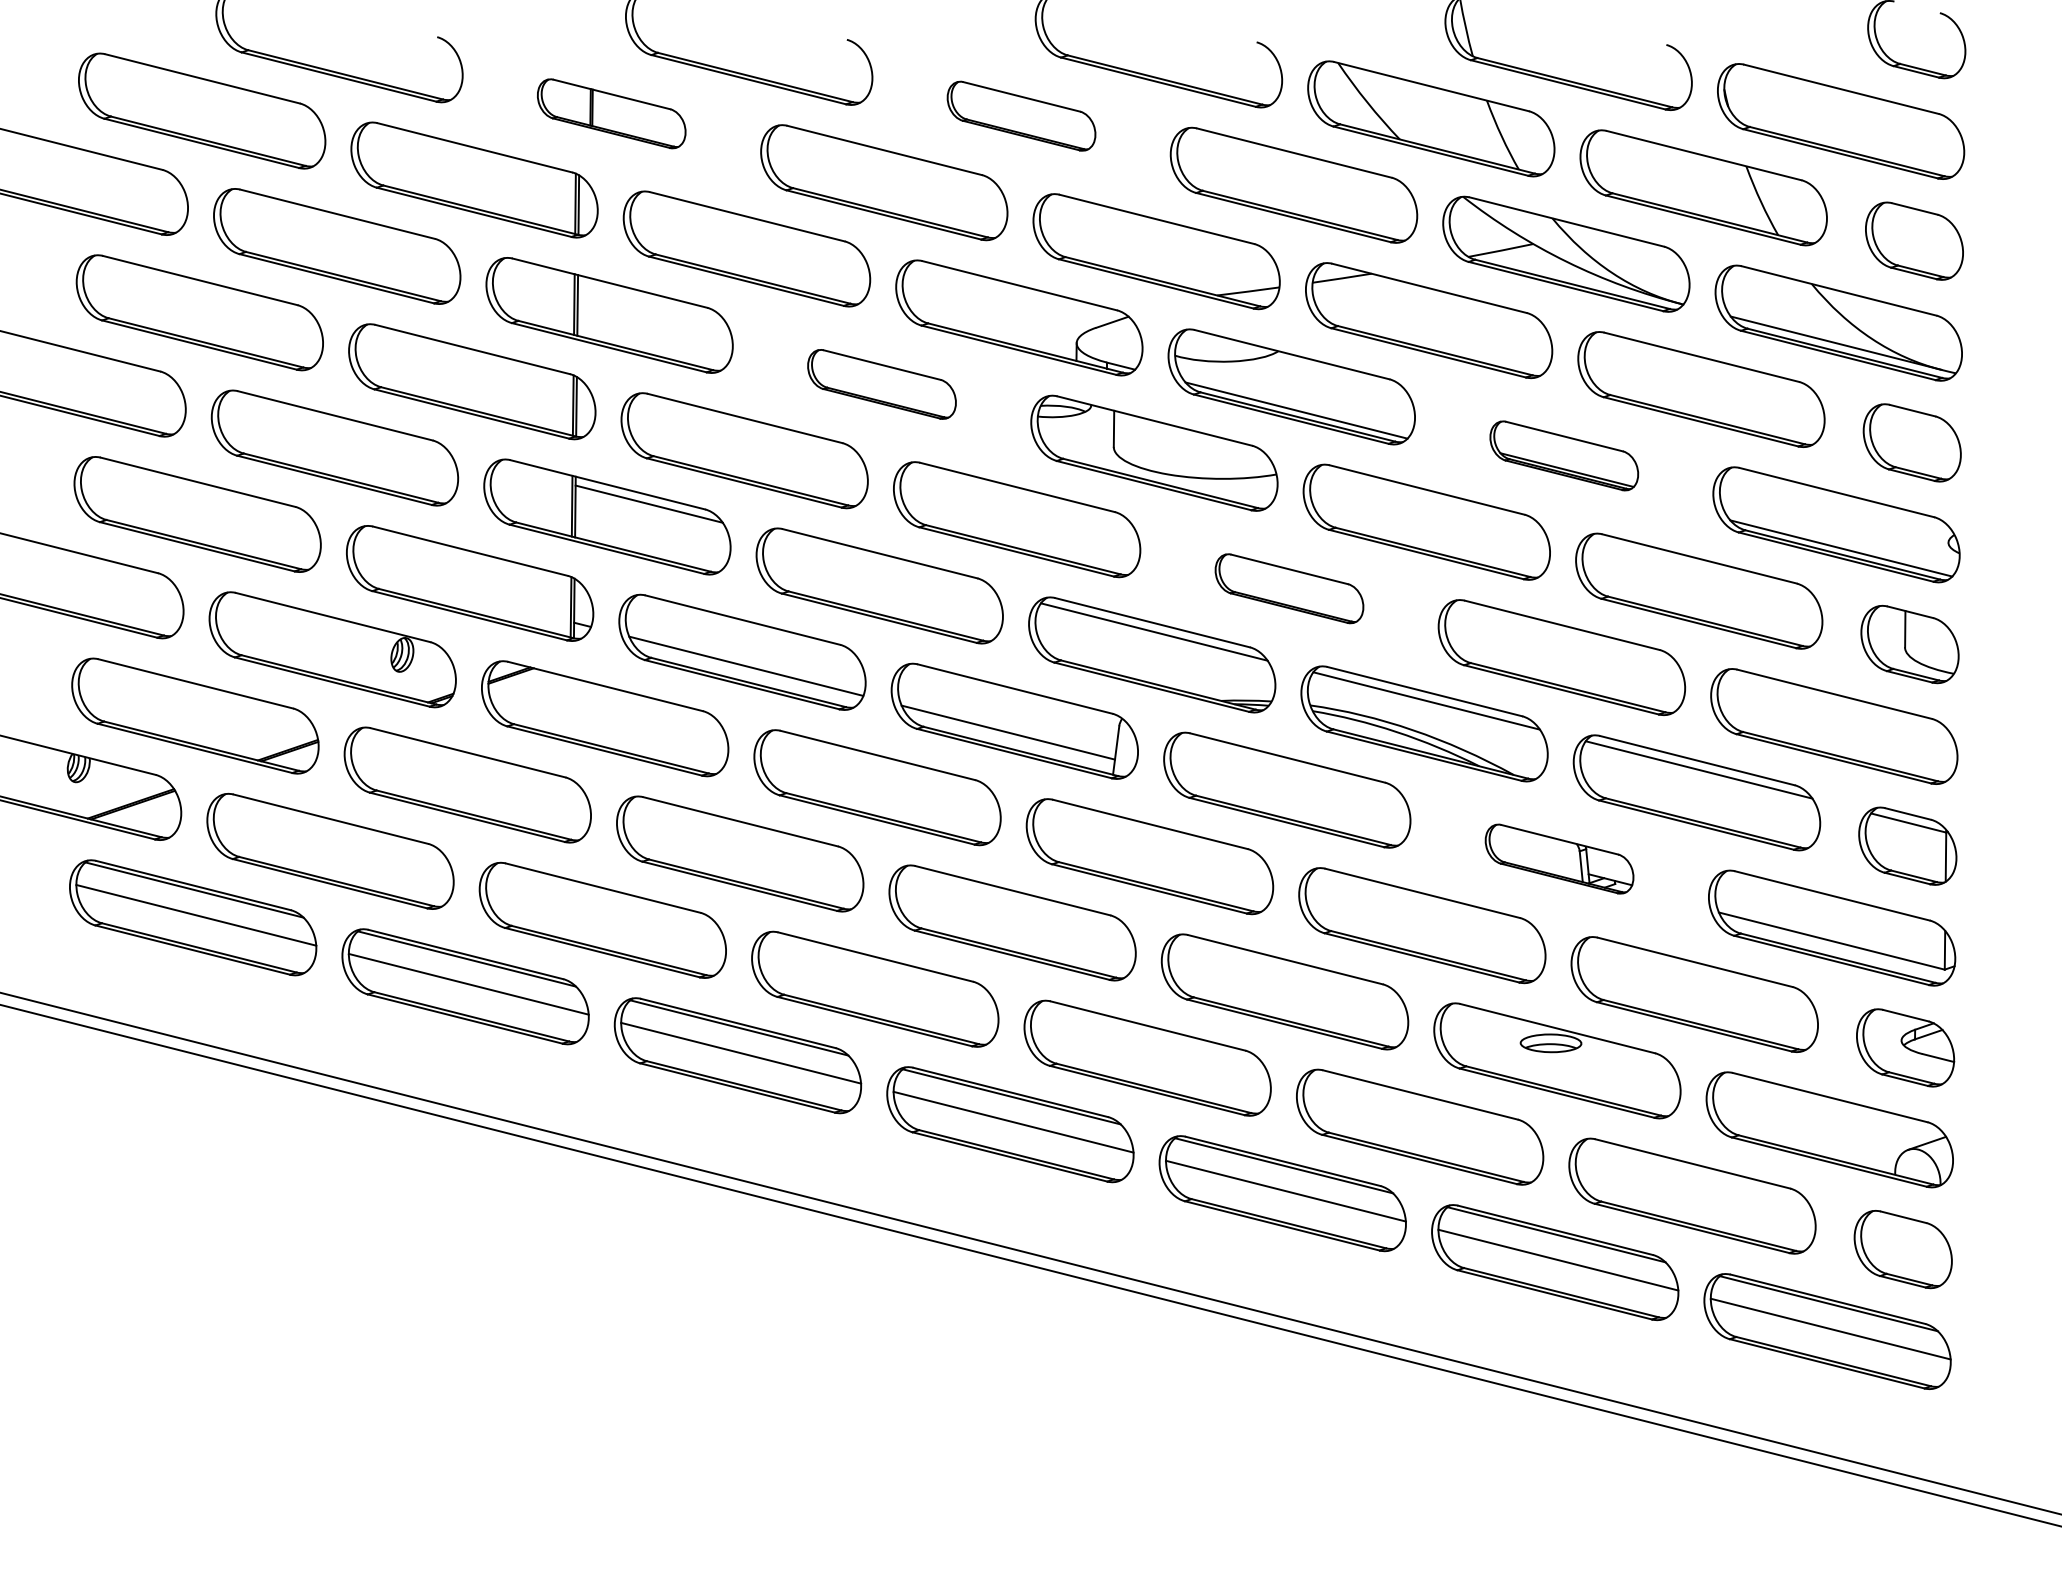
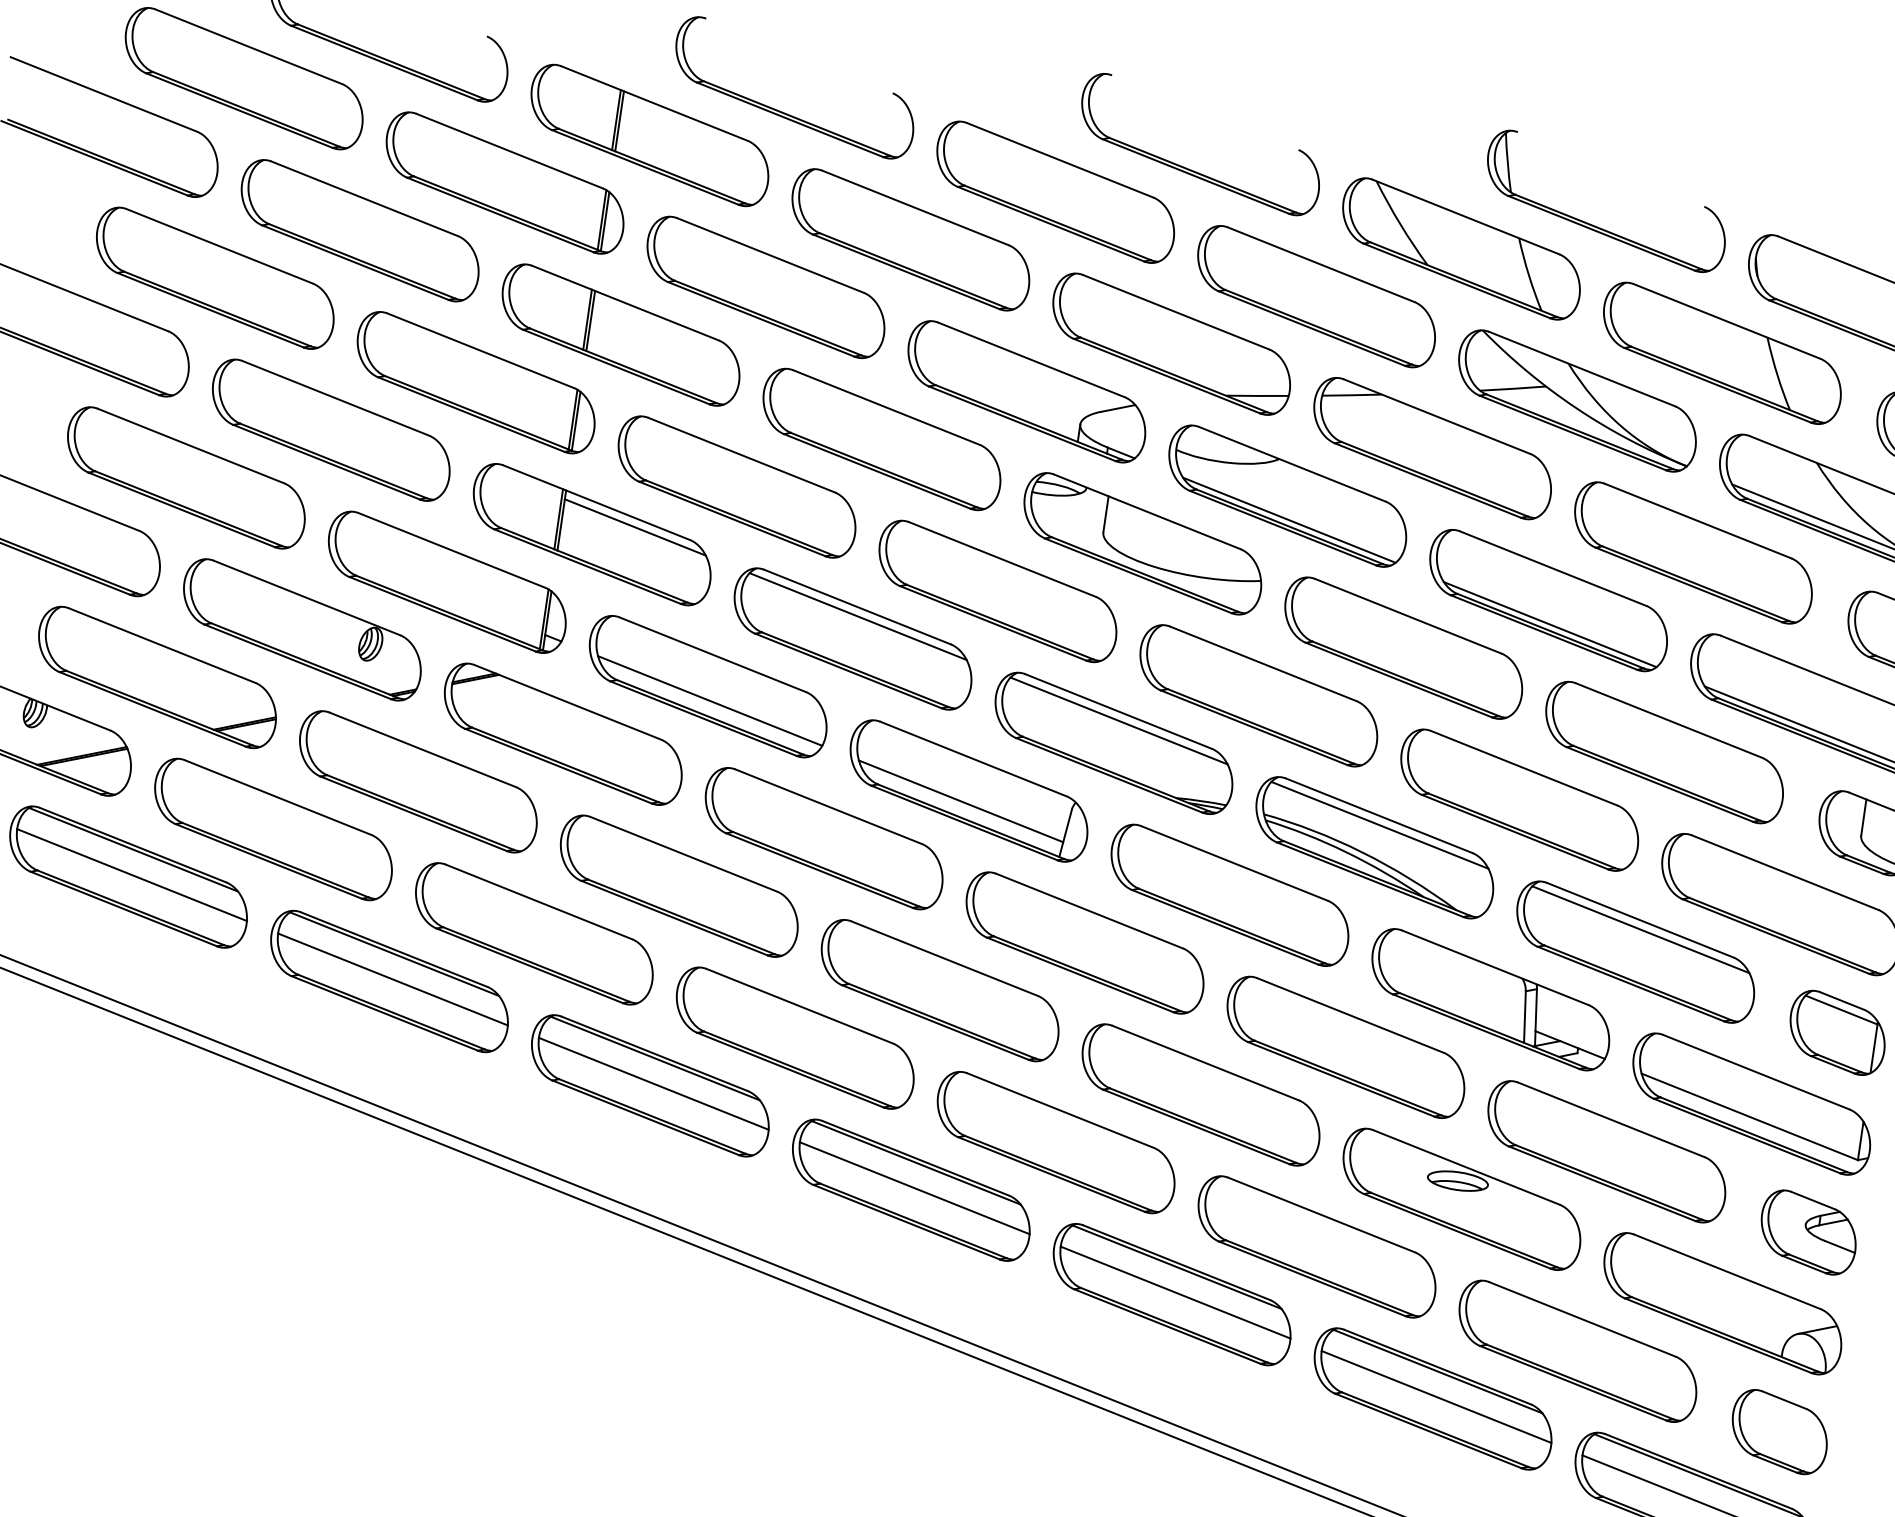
part: (611, 113) -> (649, 135), size x1.67
part: (1021, 115) -> (1055, 191), size x1.67
part: (881, 384) -> (881, 439), size x1.67
part: (1564, 455) -> (1549, 600), size x1.67
line: (881, 562) -> (857, 615), added
part: (1289, 588) -> (1258, 695), size x1.67
part: (1559, 858) -> (1490, 999), size x1.67

